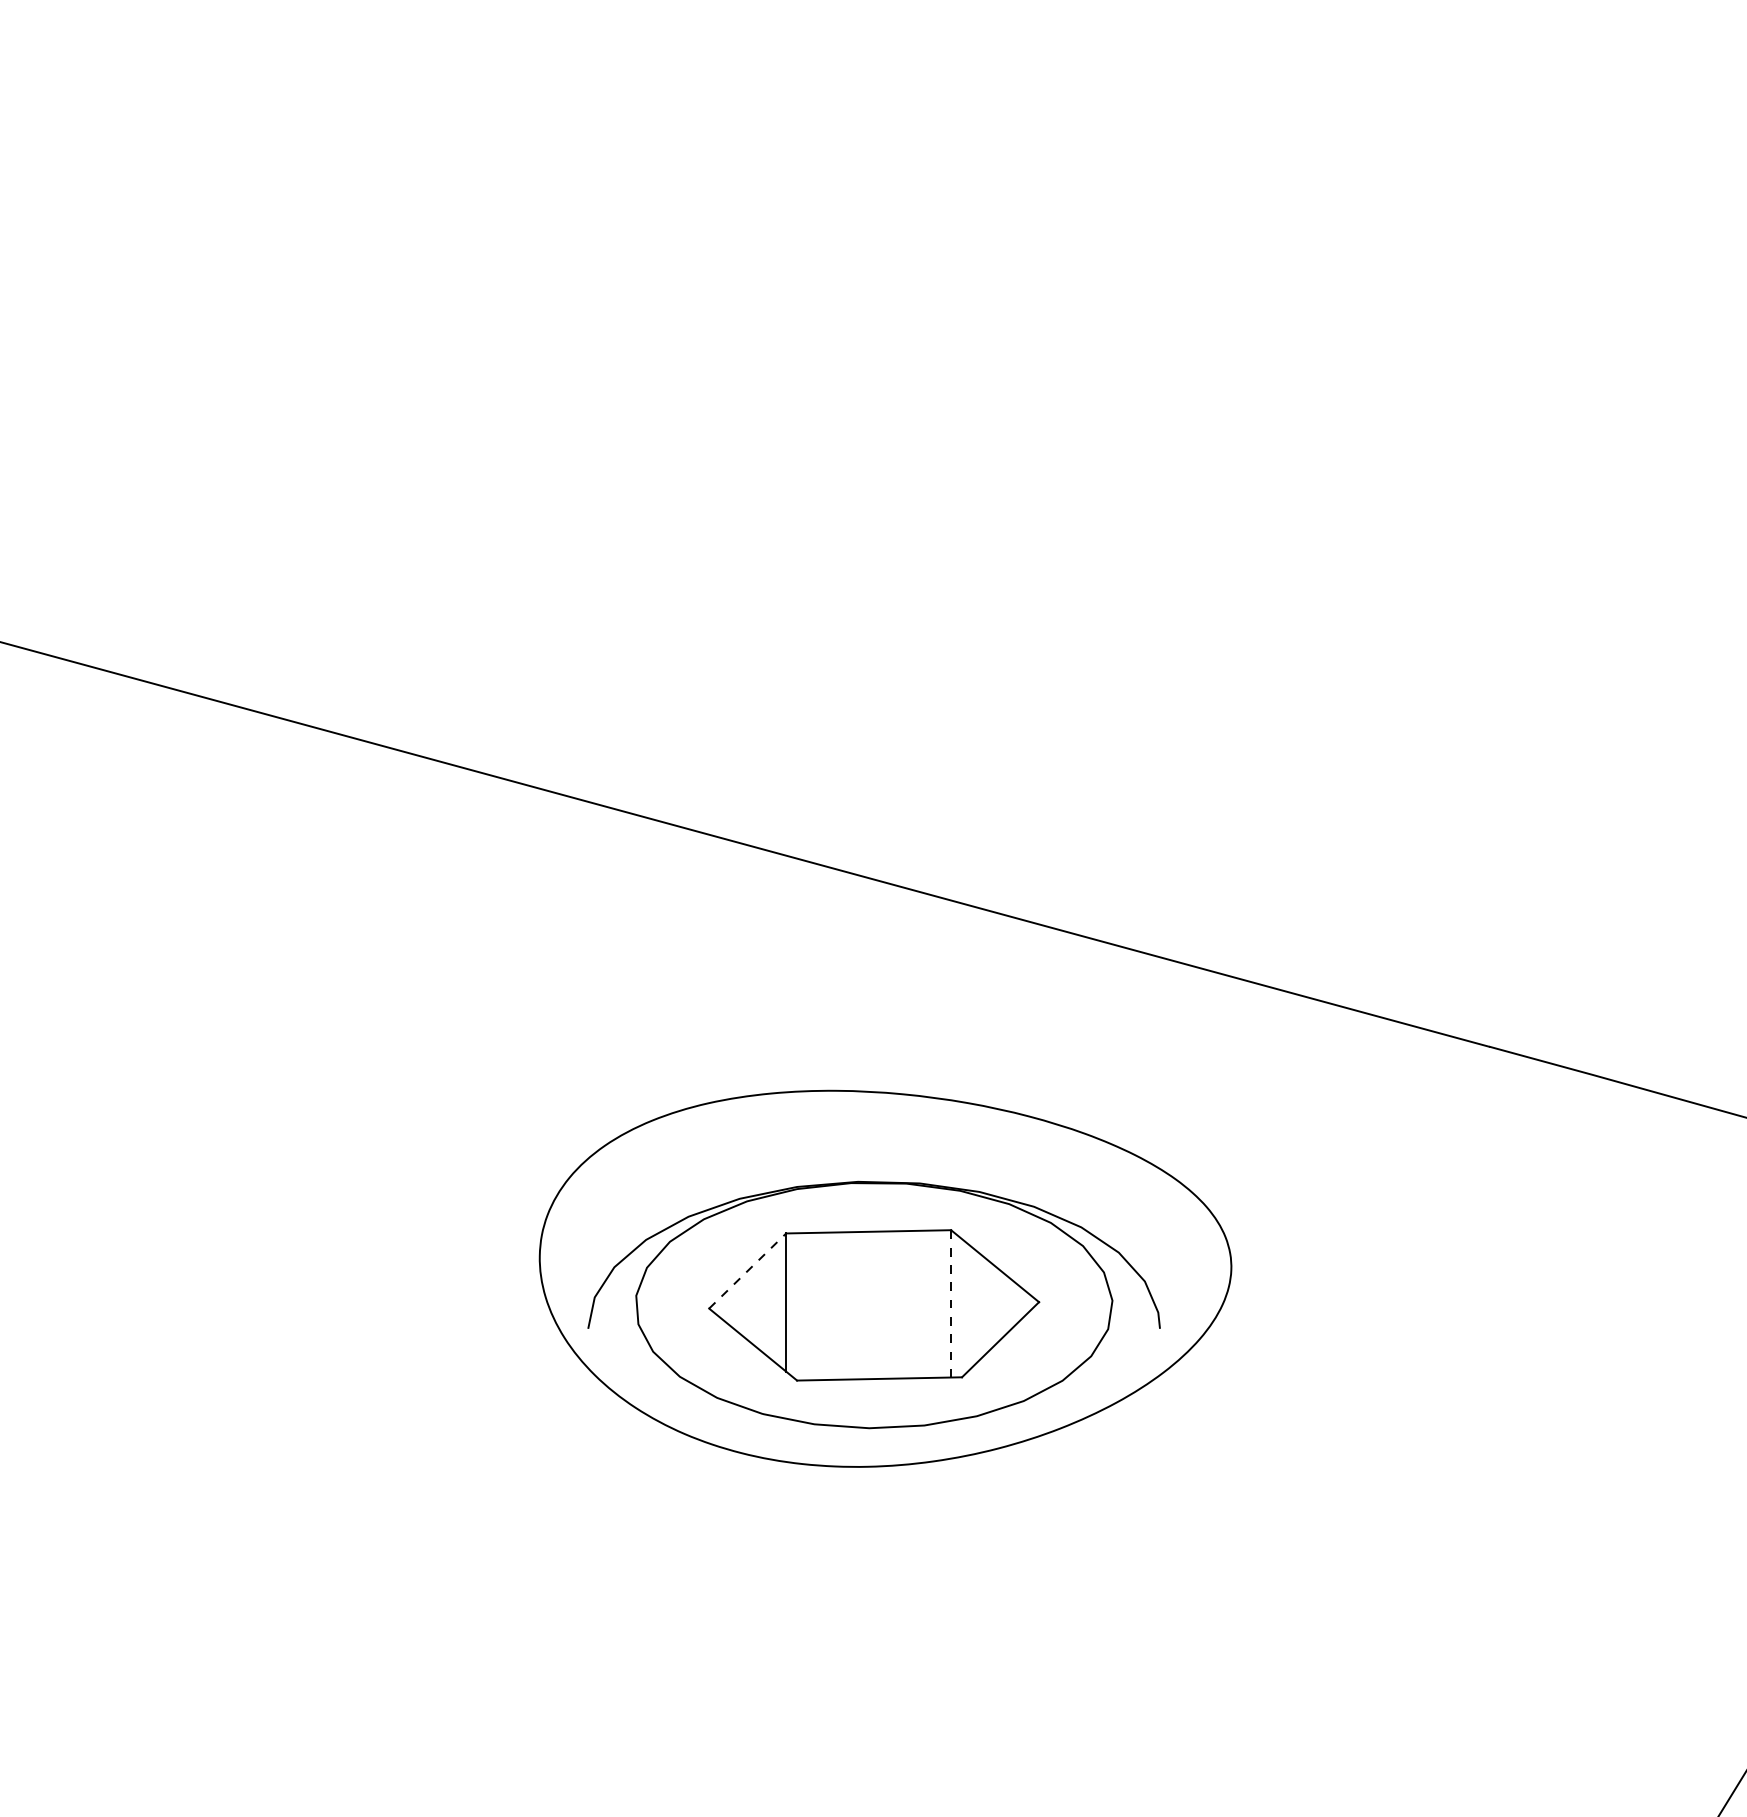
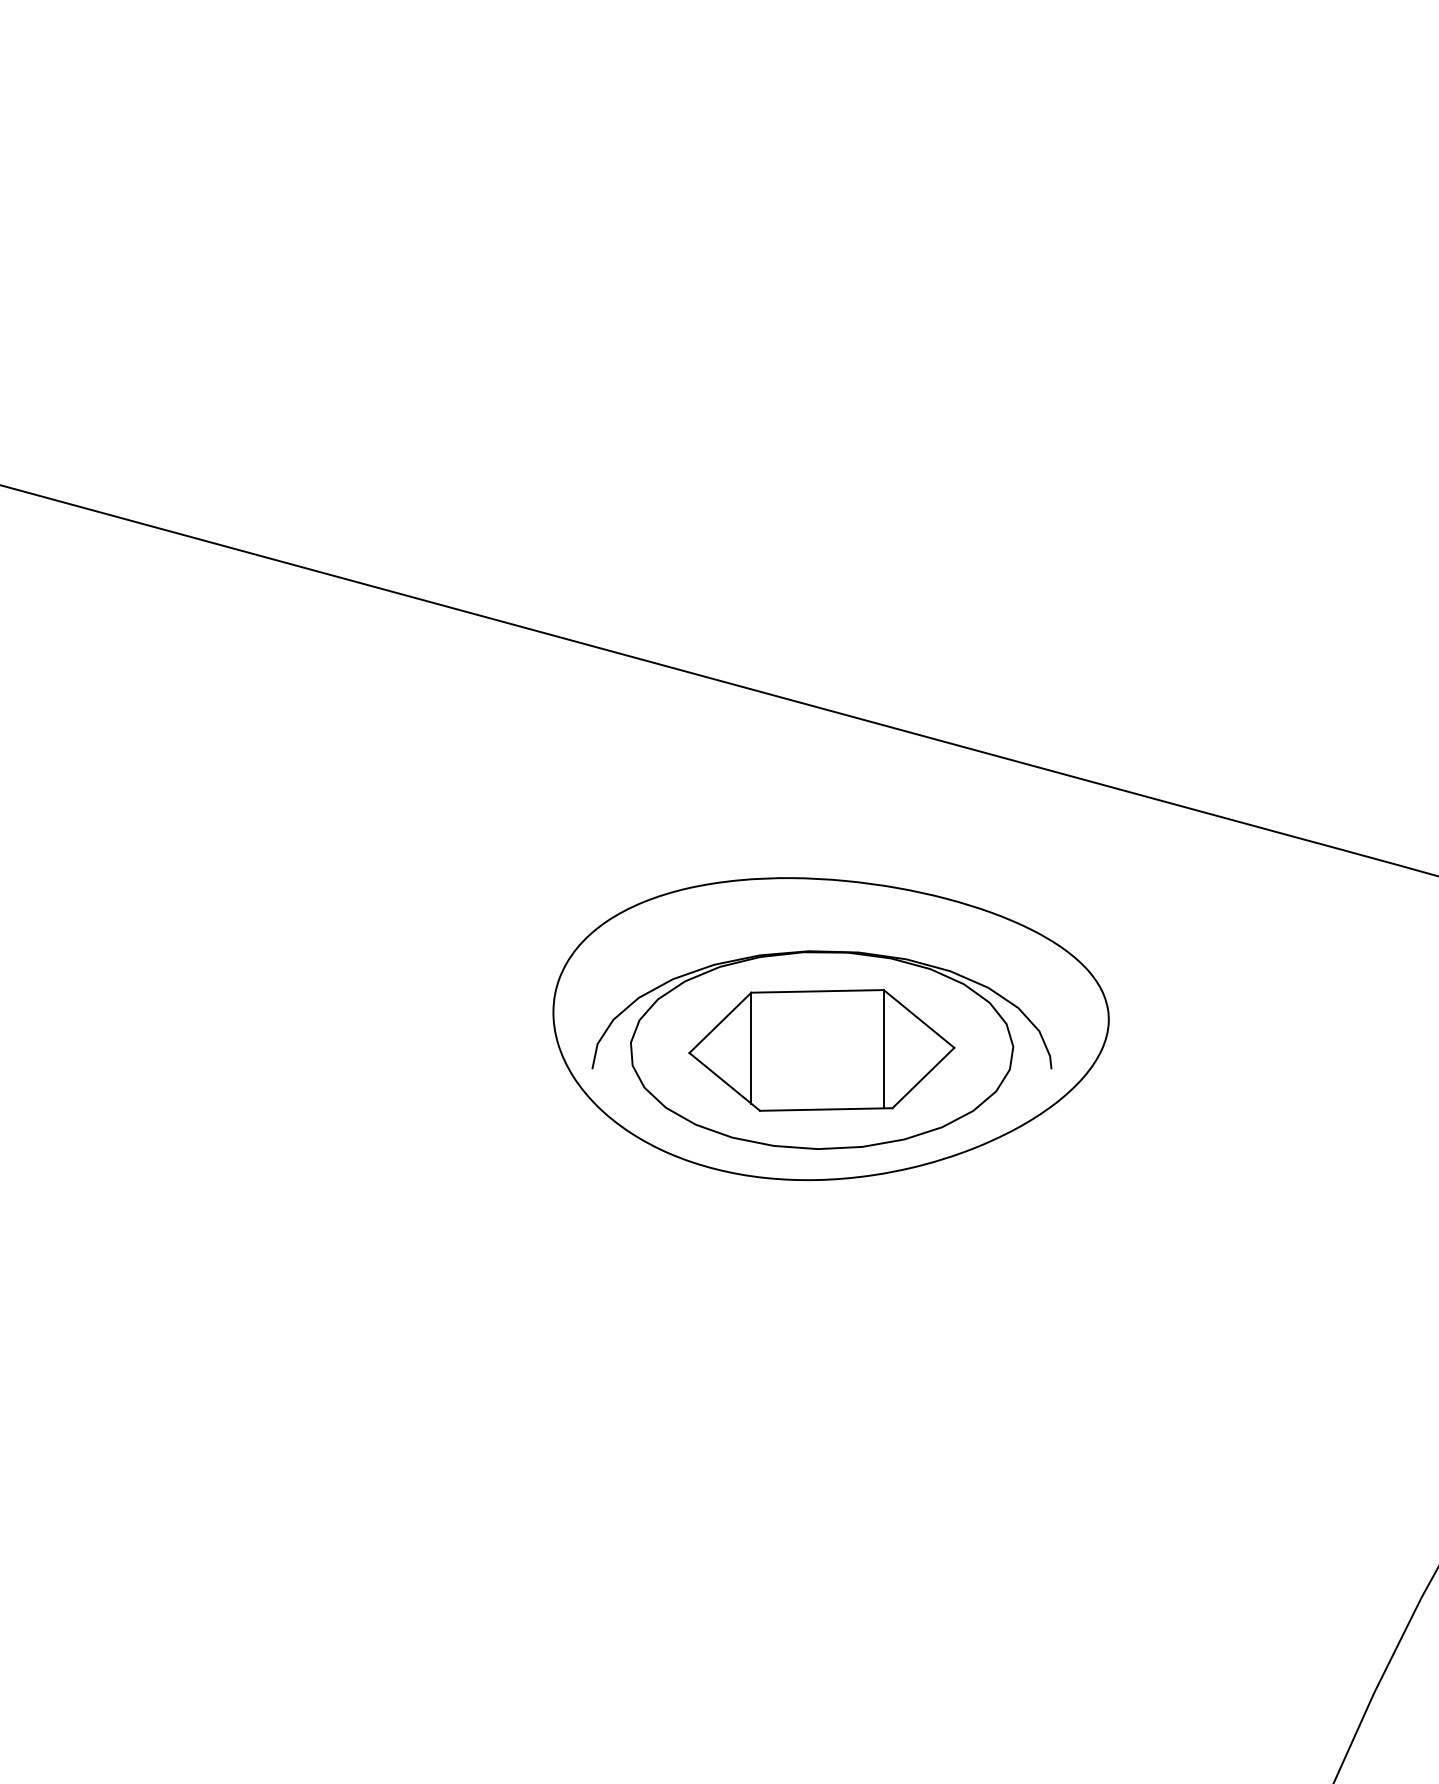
line: (747, 1270) -> (720, 1022), dashed -> solid
line: (950, 1302) -> (883, 1048), dashed -> solid

